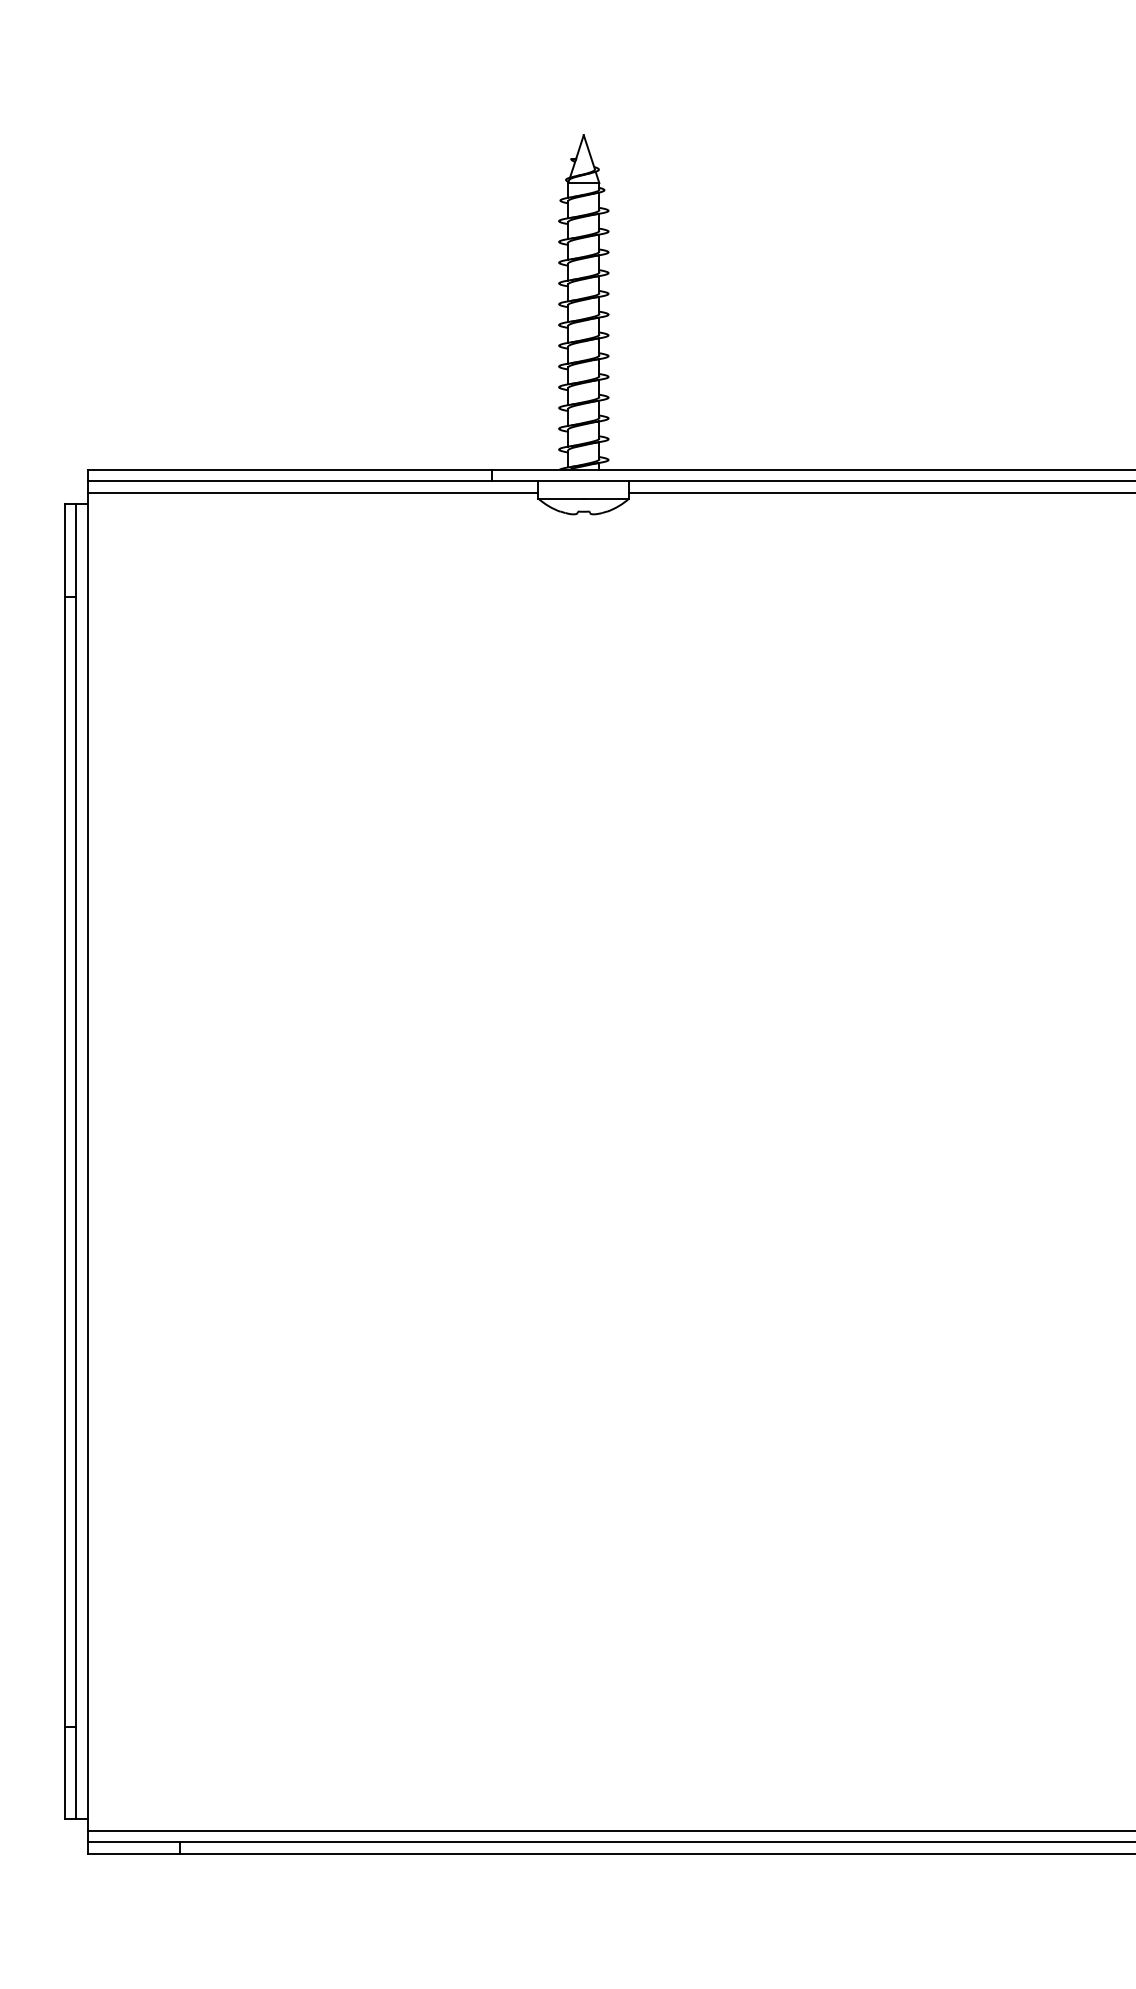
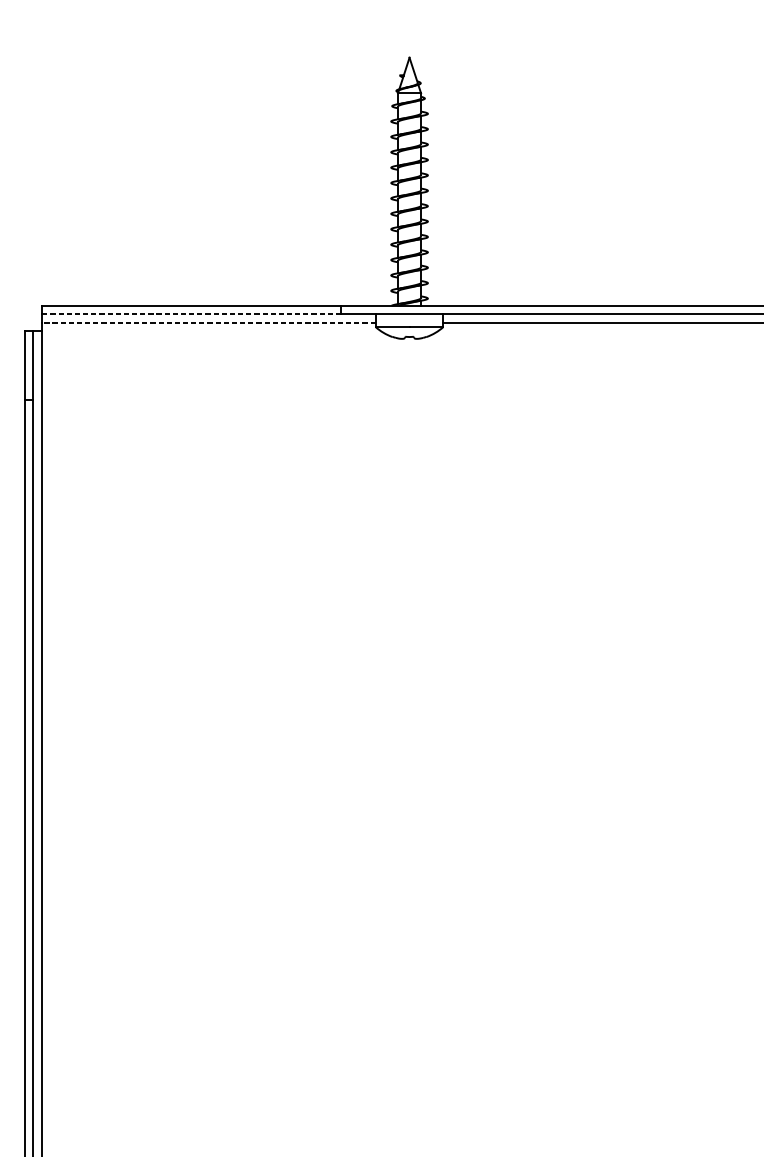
line: (289, 481) -> (191, 314), solid -> dashed
line: (312, 492) -> (208, 322), solid -> dashed

